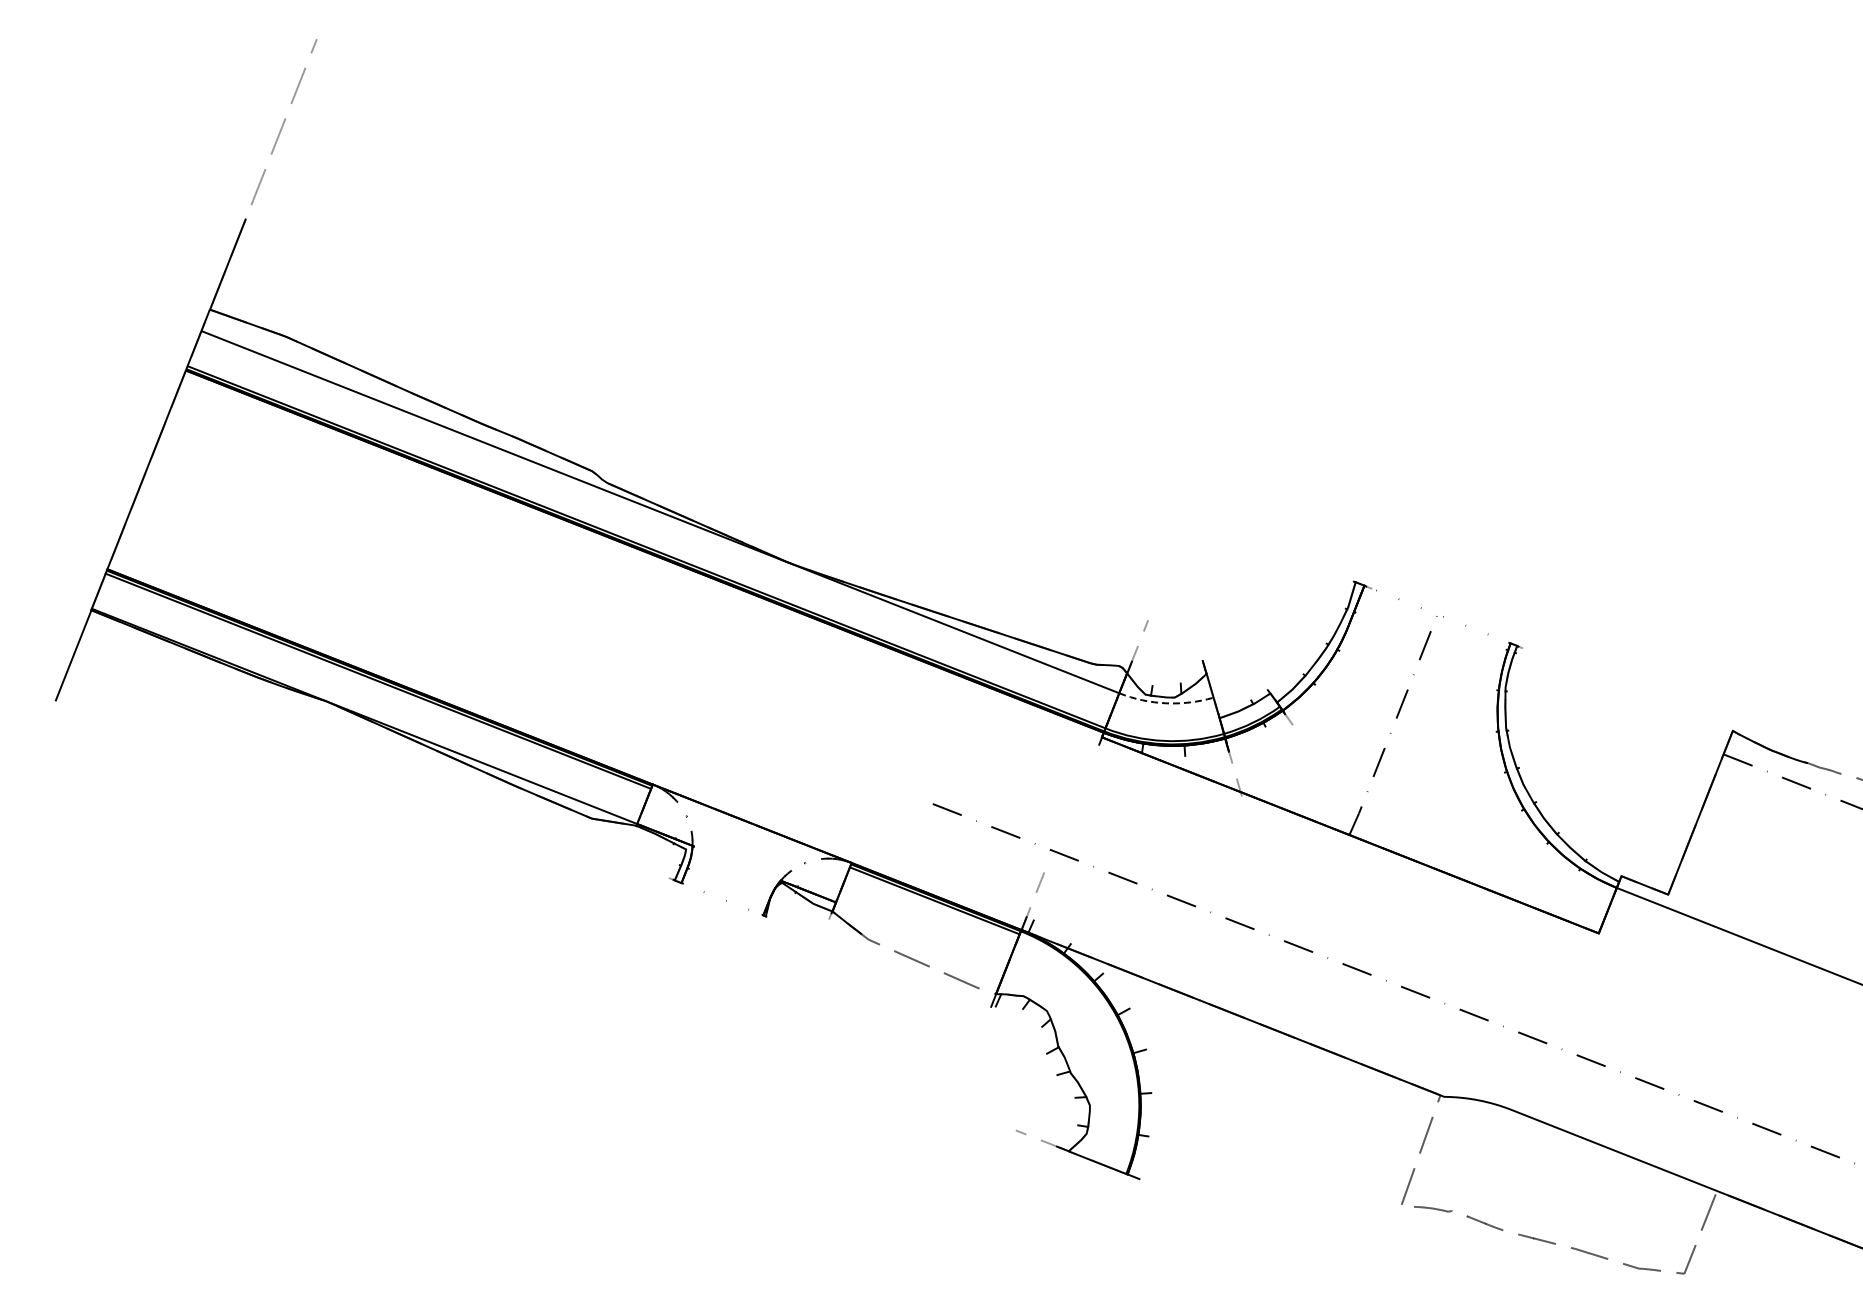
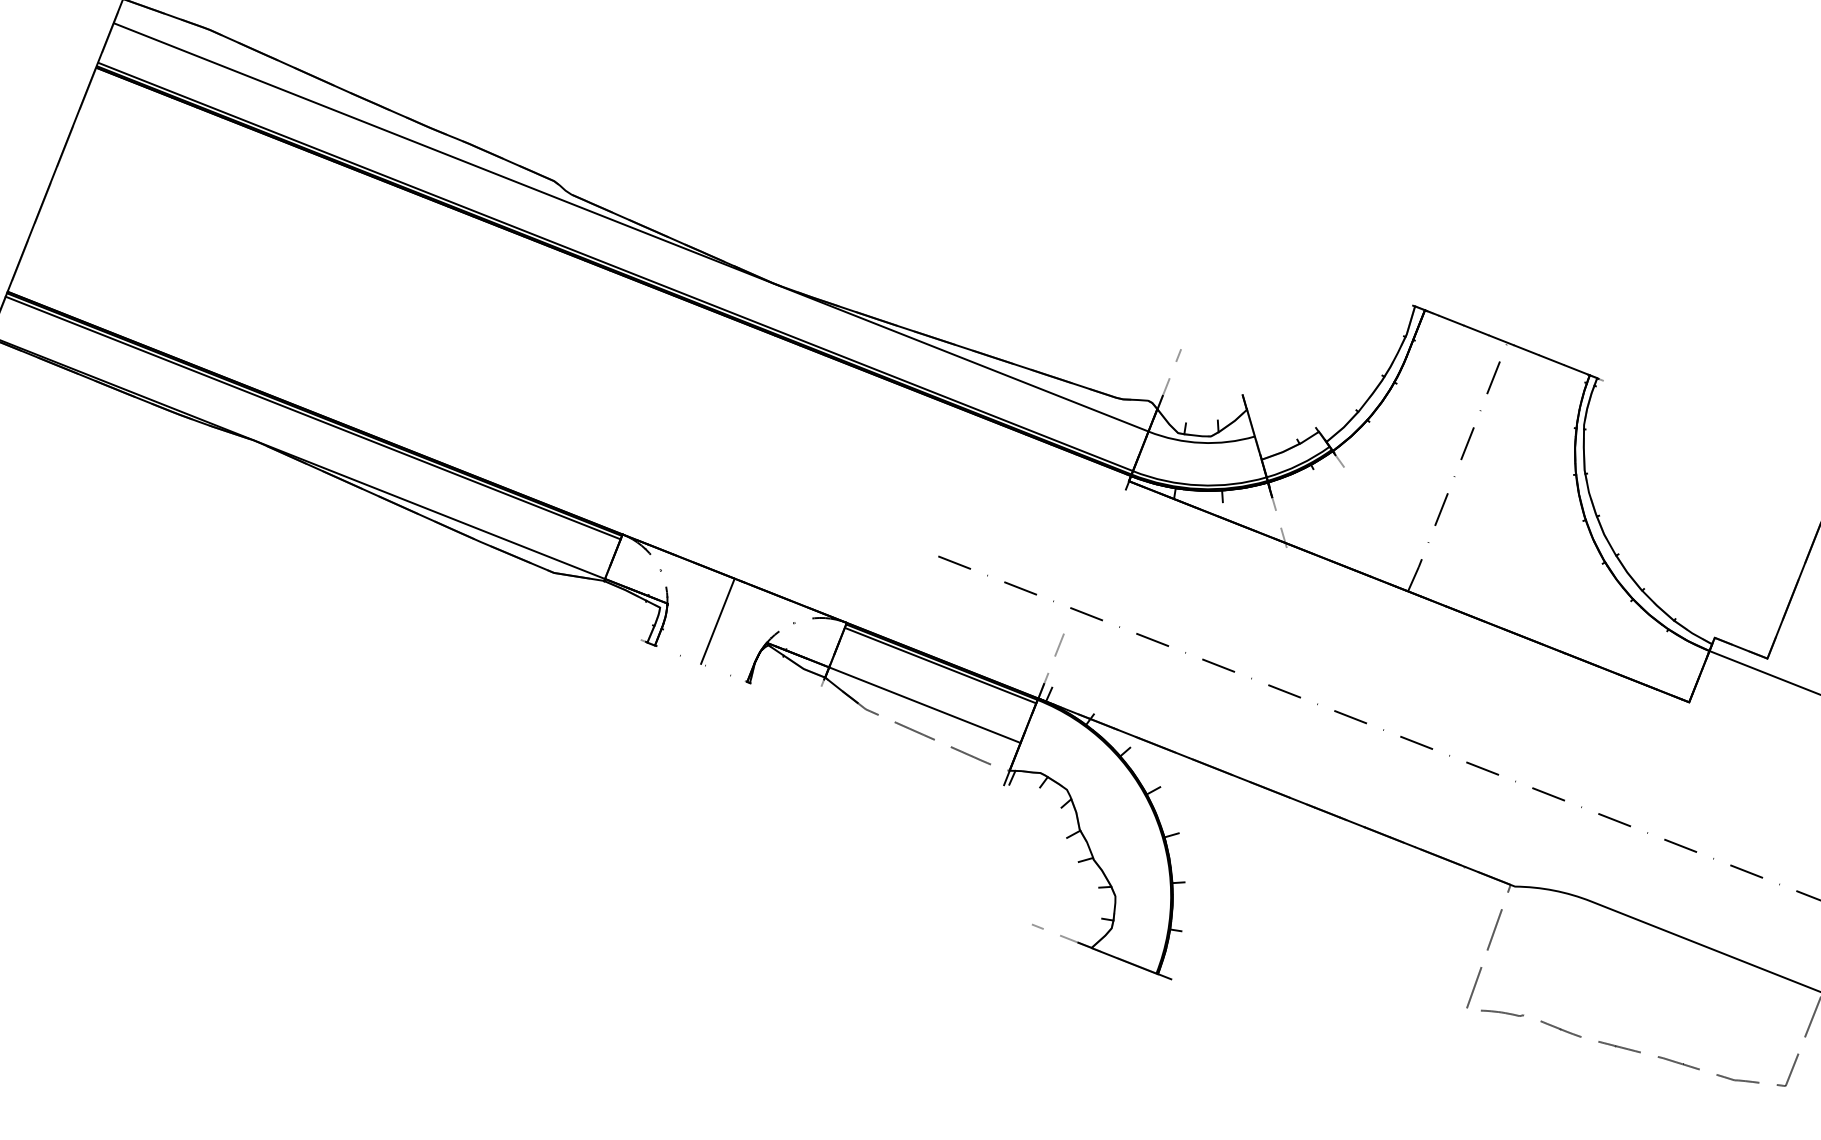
line: (1437, 614) -> (1507, 342), added
line: (1166, 703) -> (1201, 443), dashed -> solid
line: (737, 861) -> (718, 621), added
line: (920, 935) -> (924, 704), added

